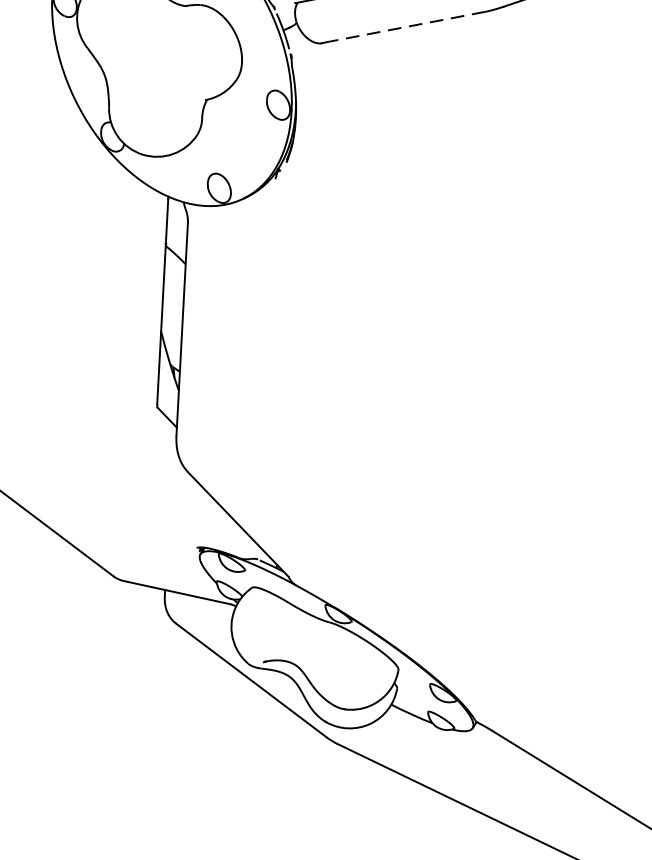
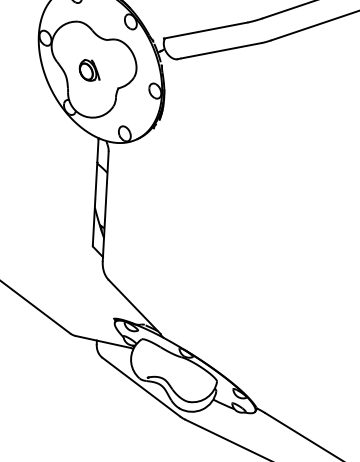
line: (407, 26) -> (221, 50), dashed -> solid
part: (150, 65) -> (89, 70), added

